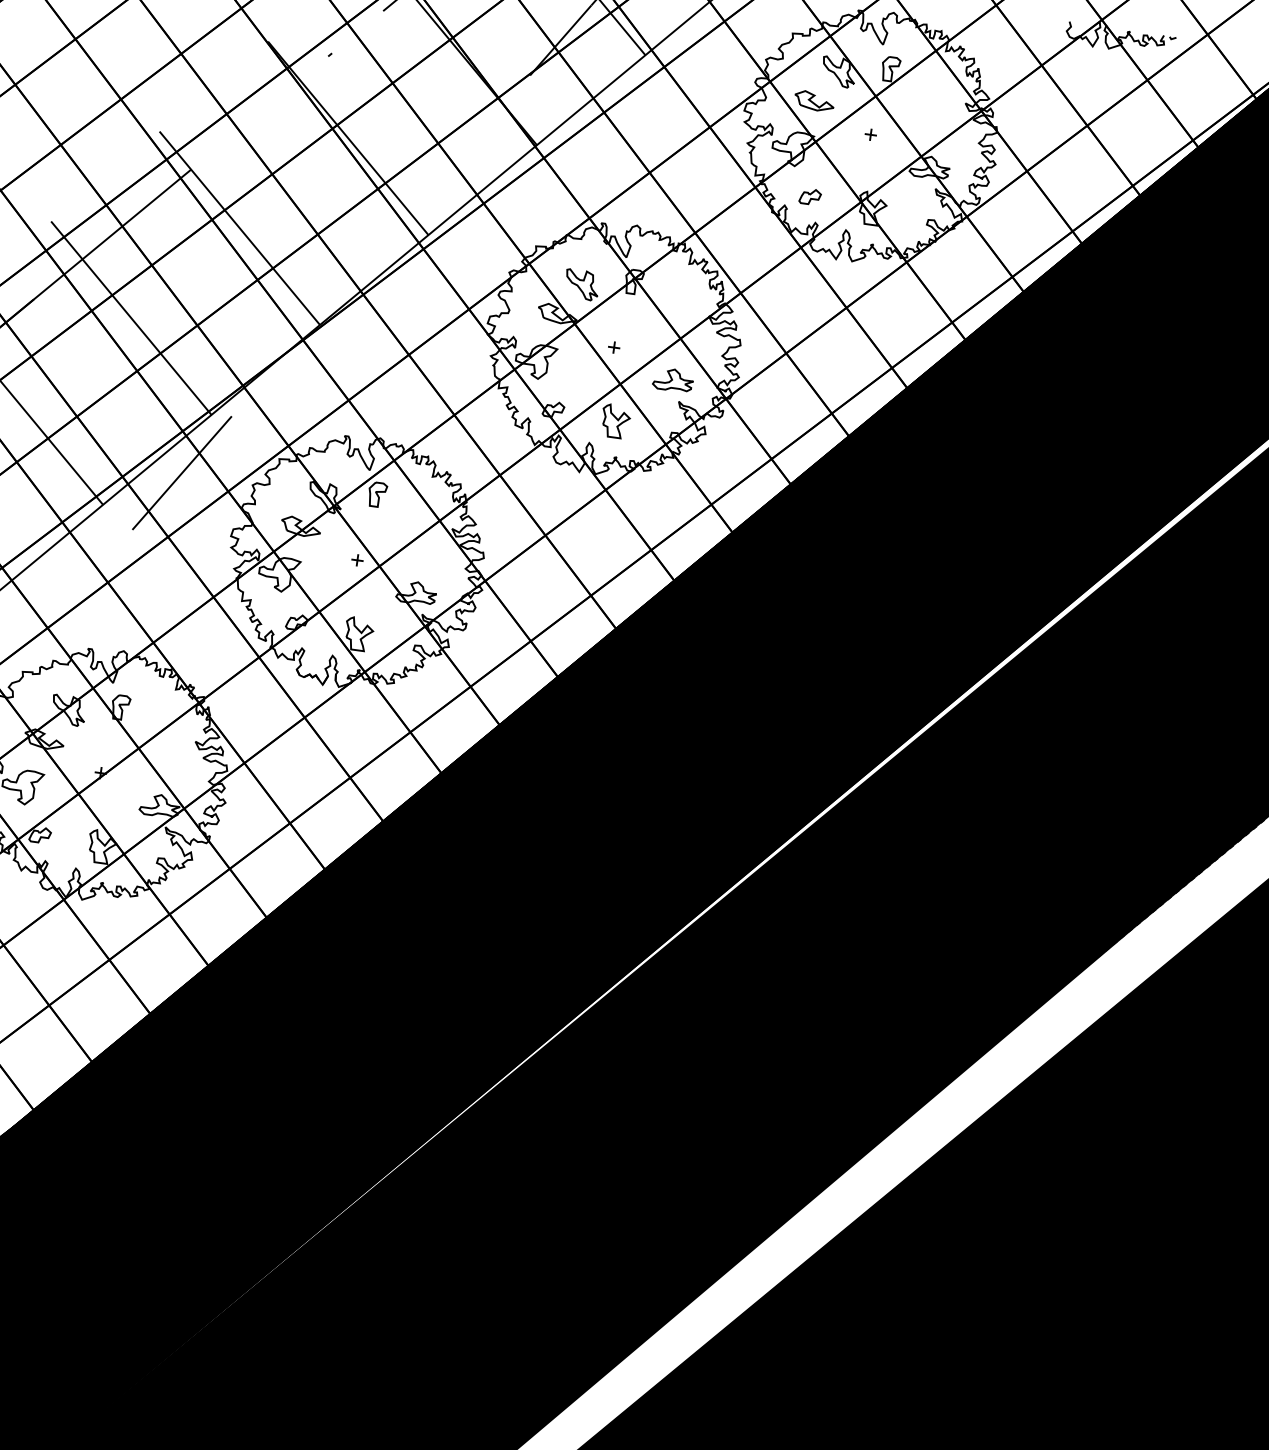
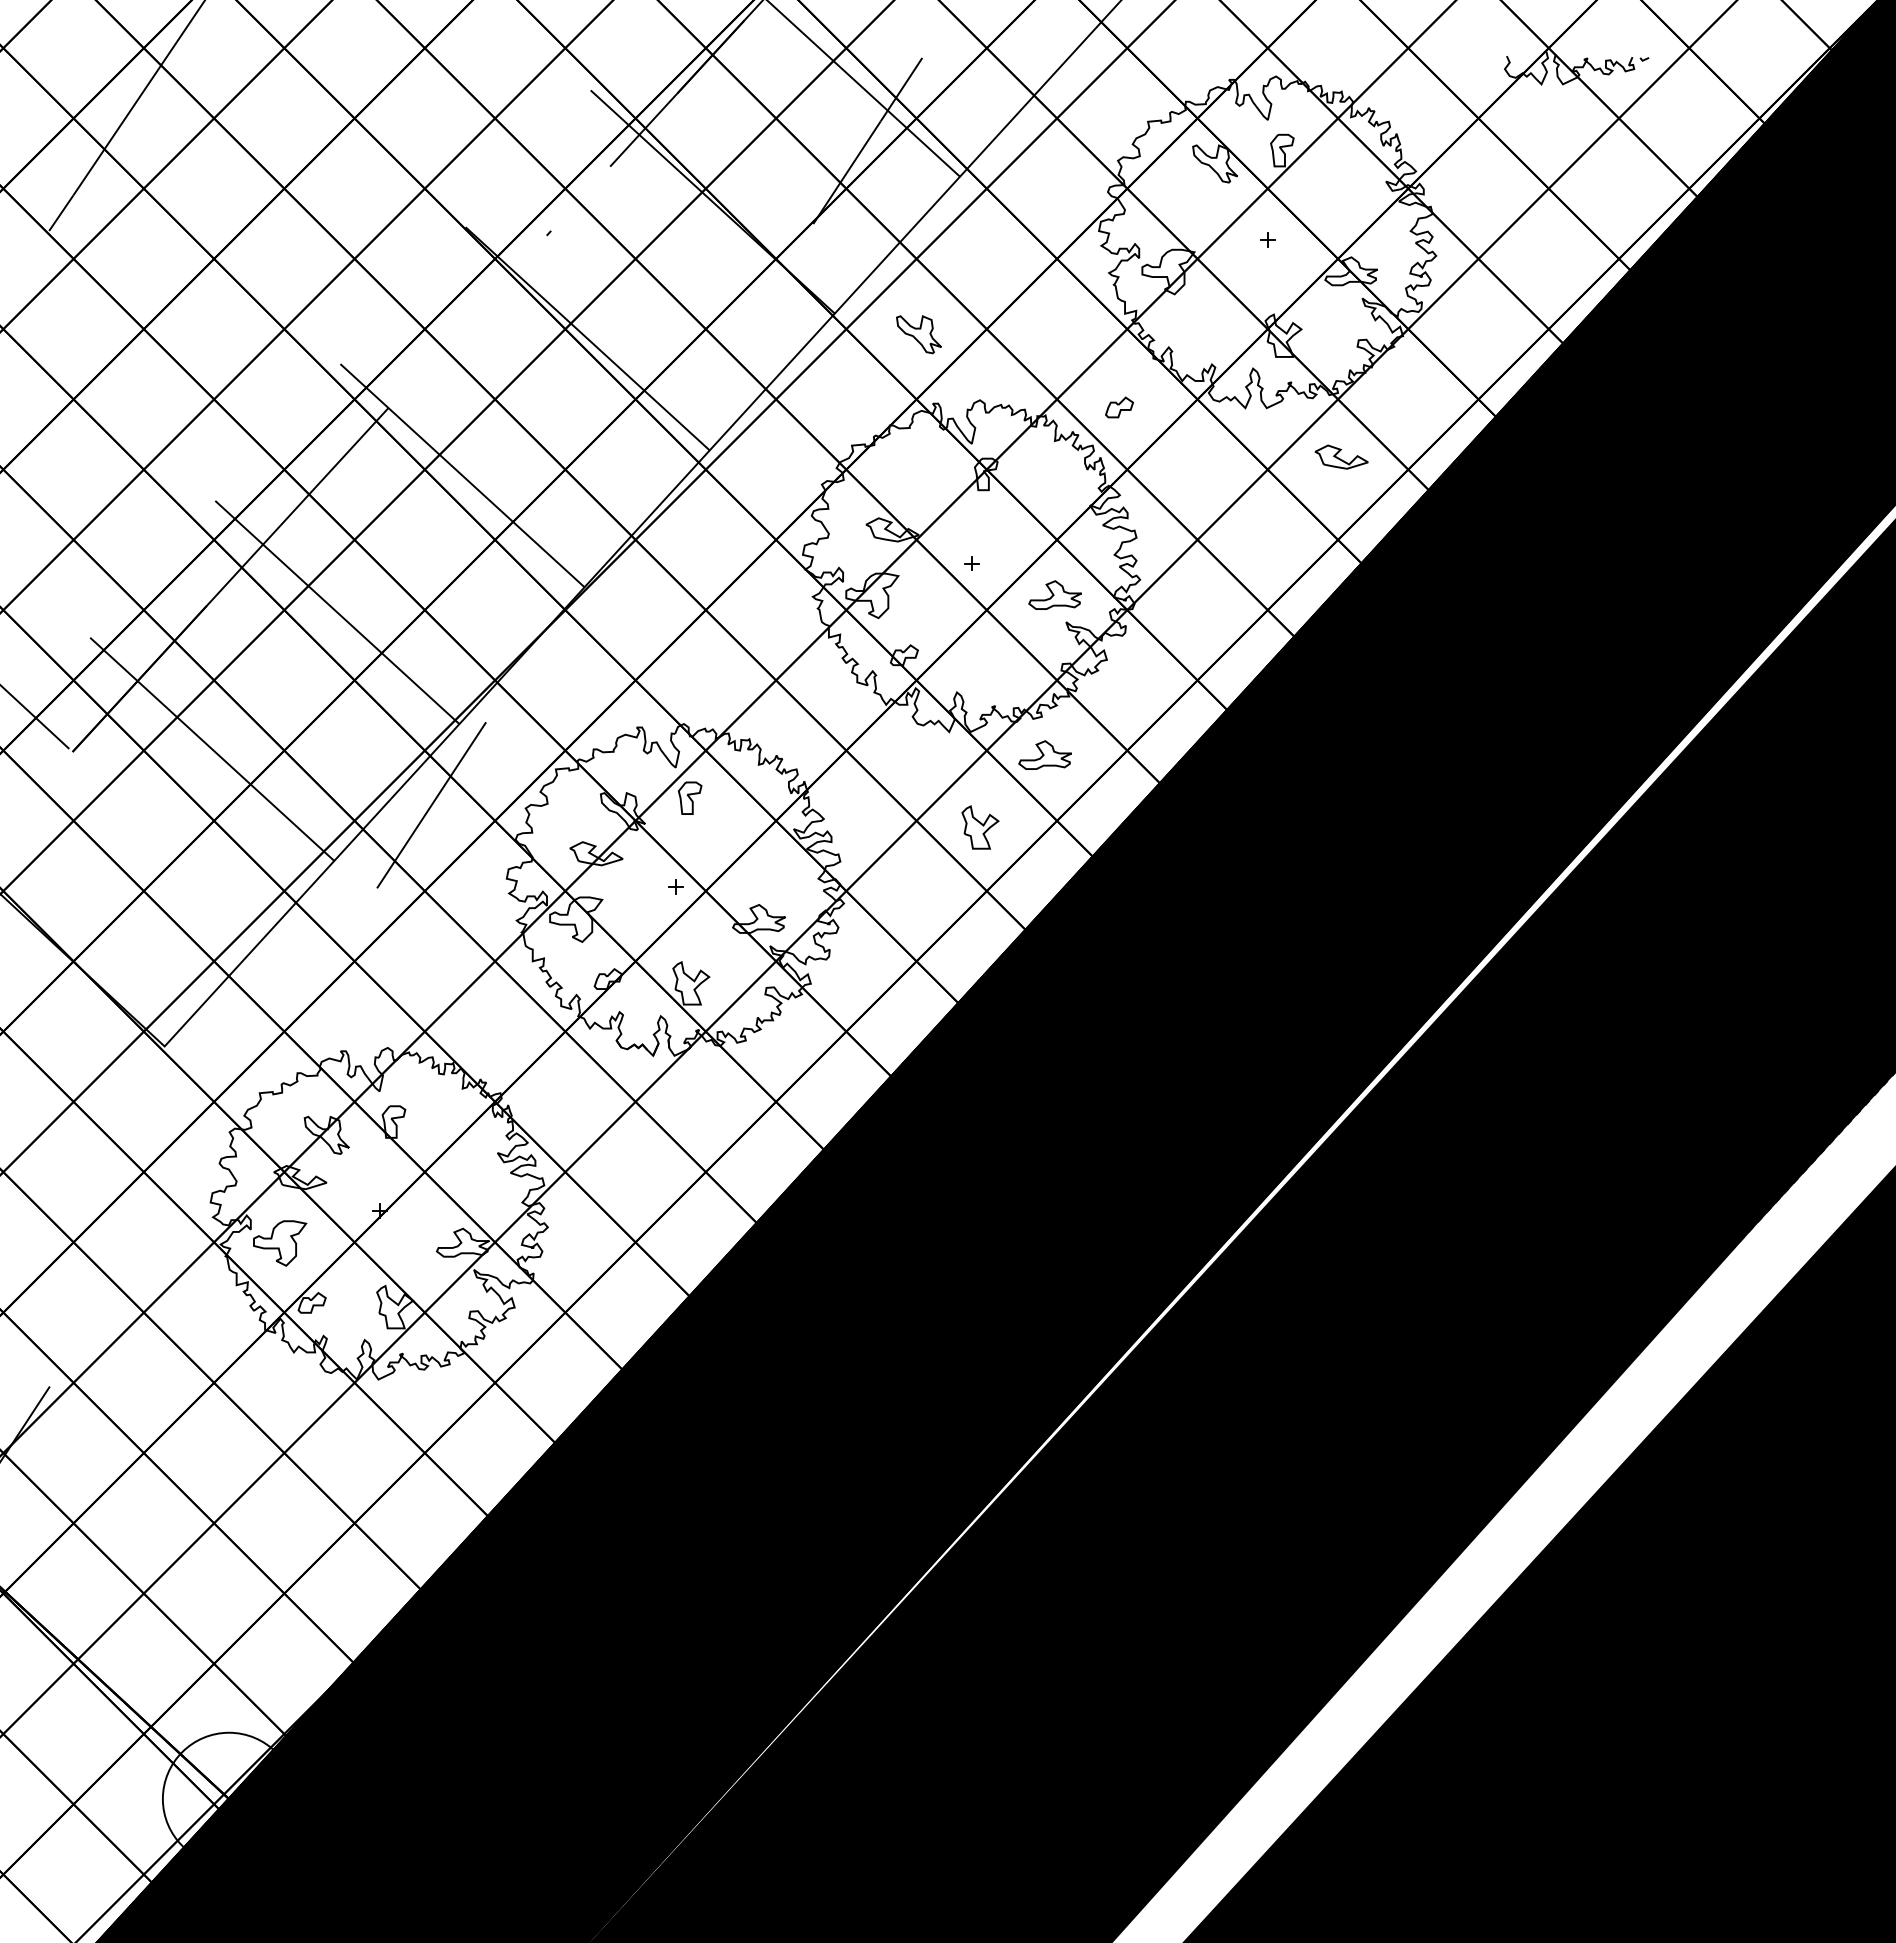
part: (814, 100) -> (1341, 456), moved
part: (810, 196) -> (1119, 407), moved
part: (581, 284) -> (918, 334), moved
part: (615, 421) -> (980, 827), moved
part: (648, 498) -> (1044, 754), added

